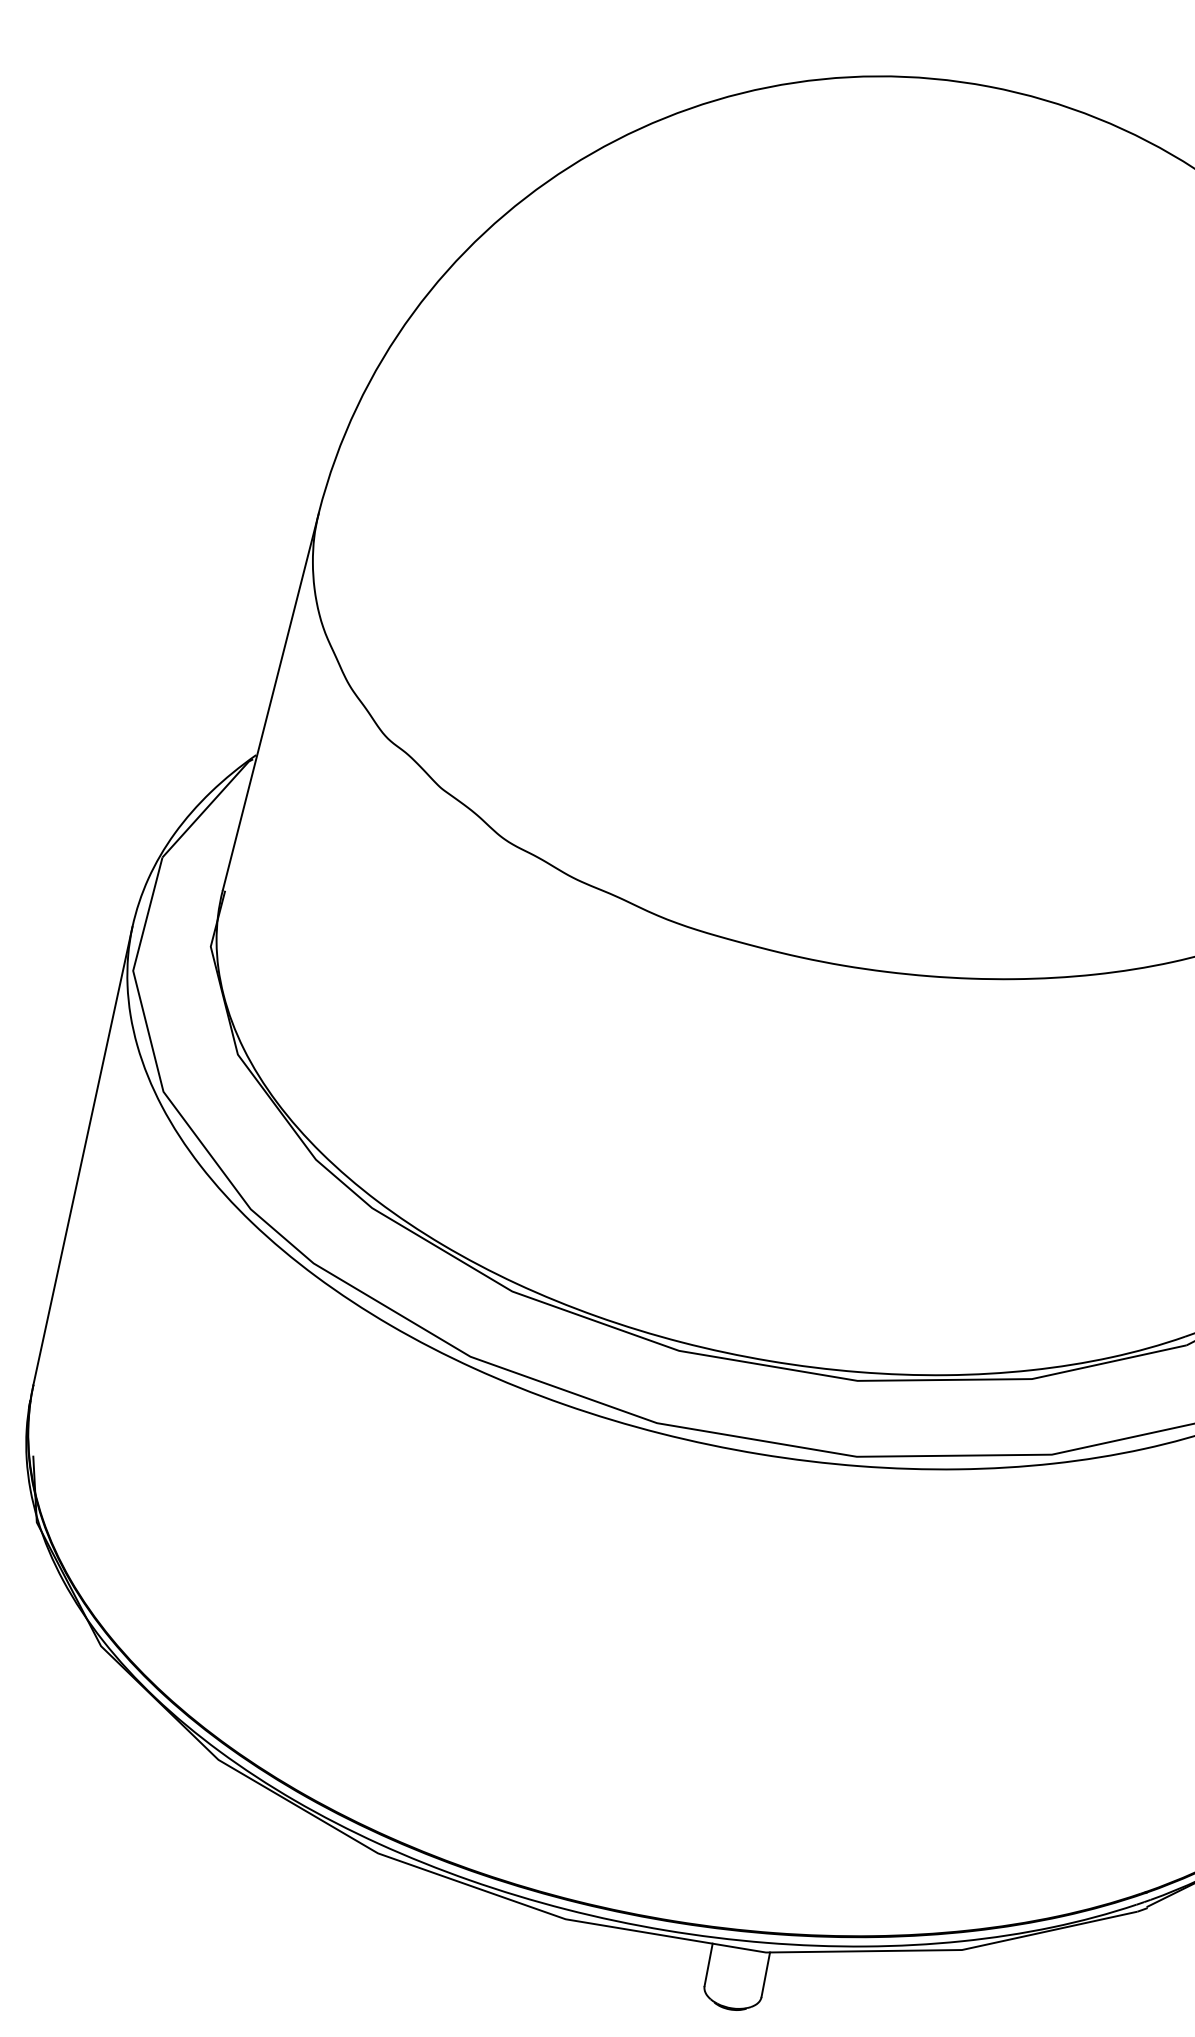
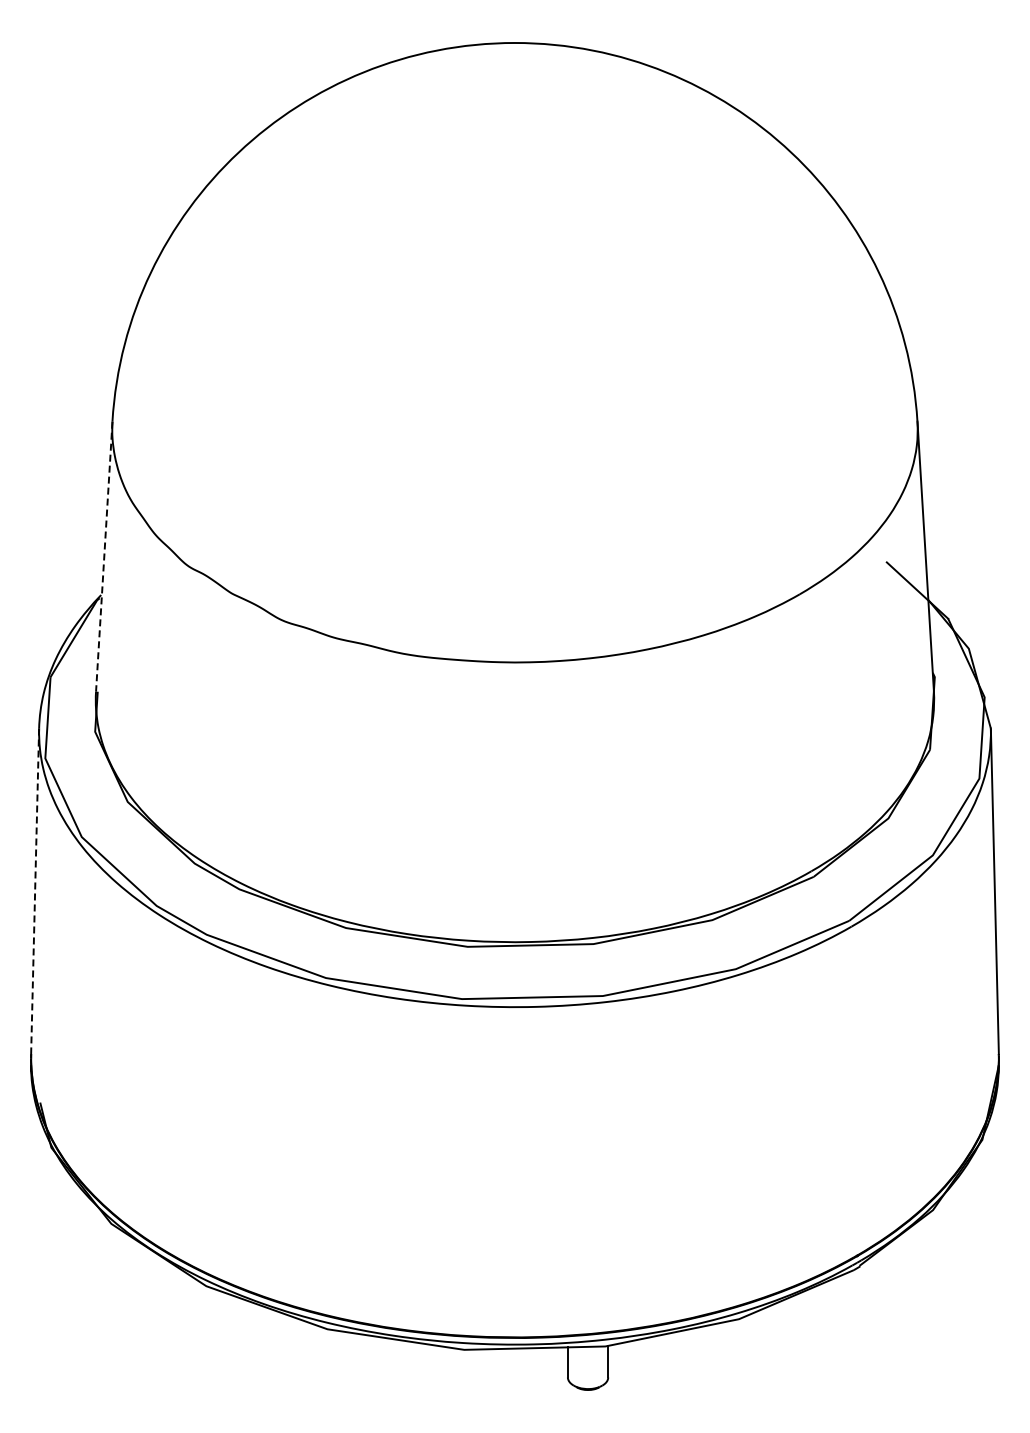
line: (270, 702) -> (104, 557), solid -> dashed
line: (83, 1156) -> (35, 891), solid -> dashed

